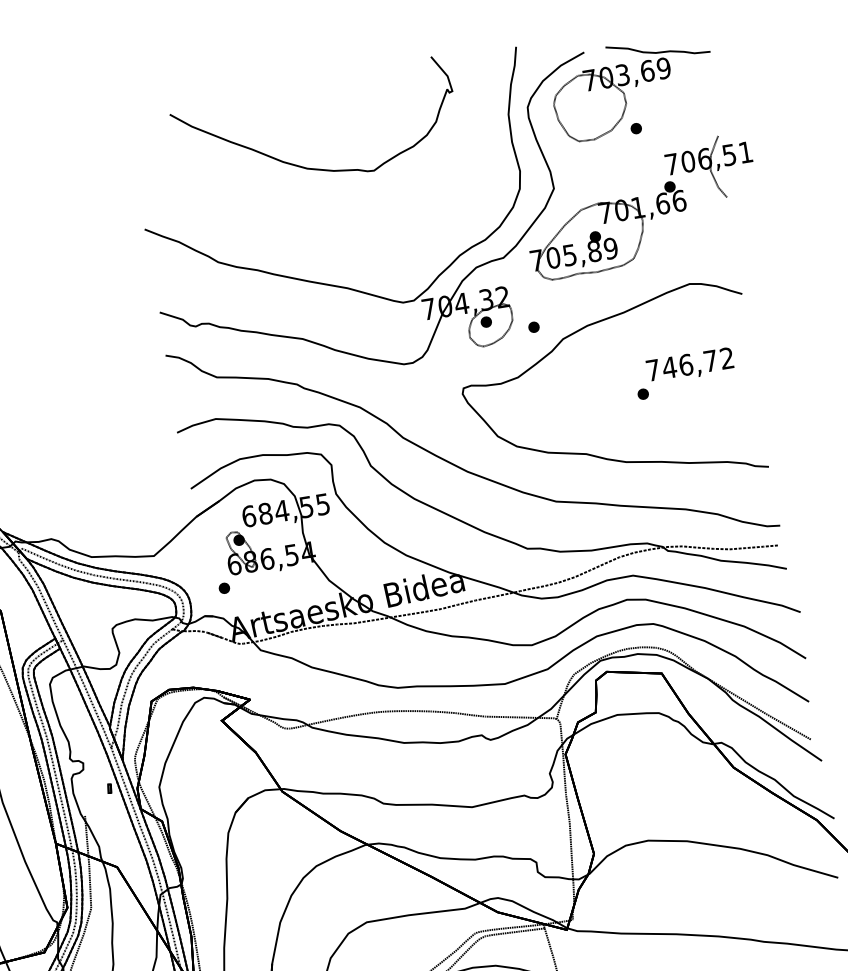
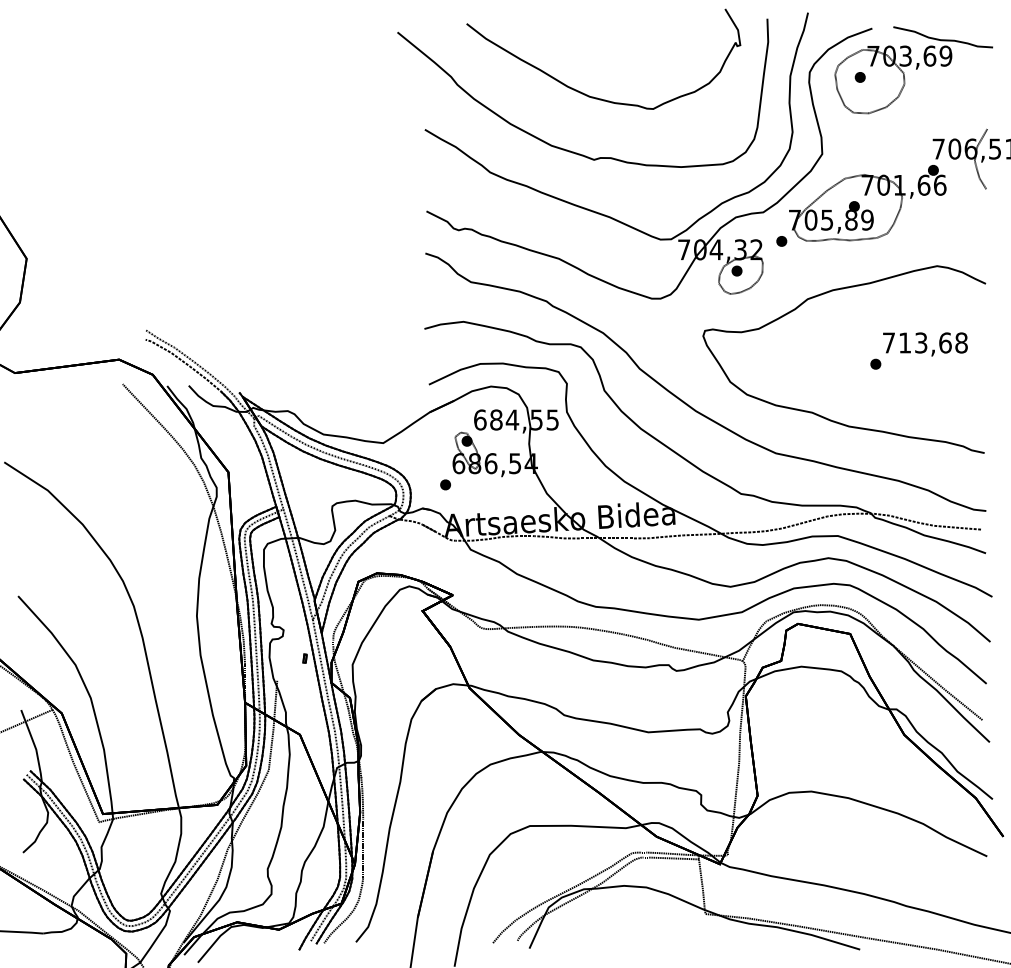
part: (635, 128) -> (859, 77), moved
curve: (290, 225) -> (564, 148), added
part: (533, 327) -> (781, 241), moved
text: (697, 362) -> (932, 342), 746,72 -> 713,68

